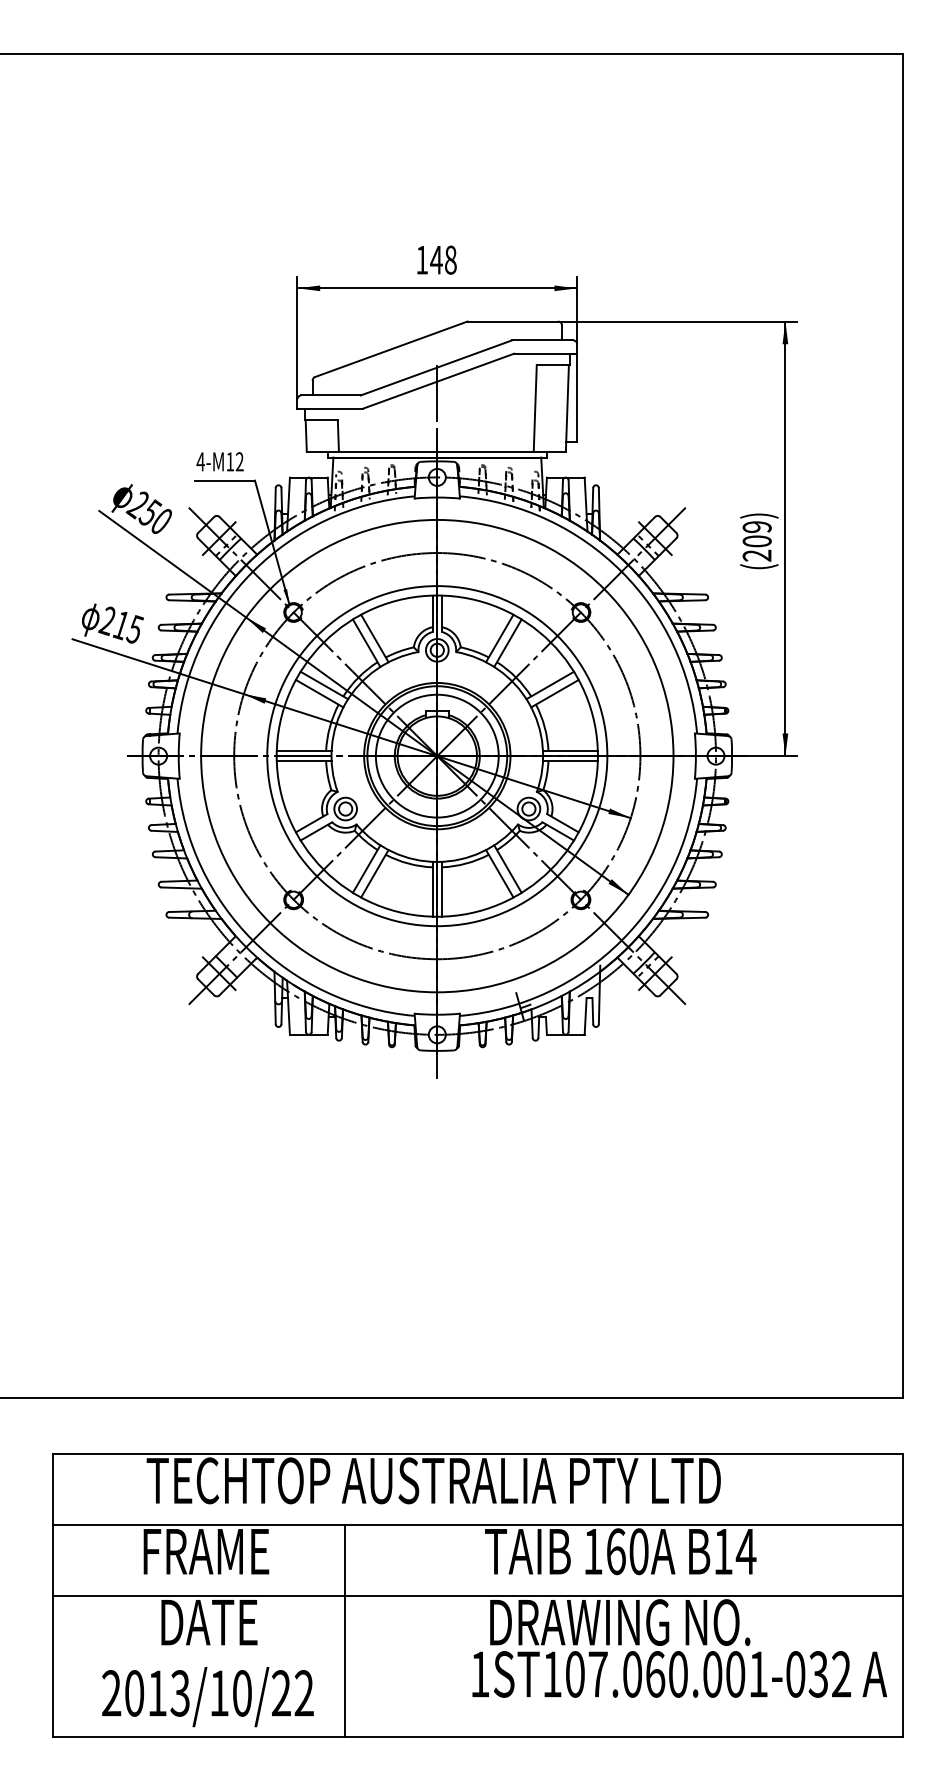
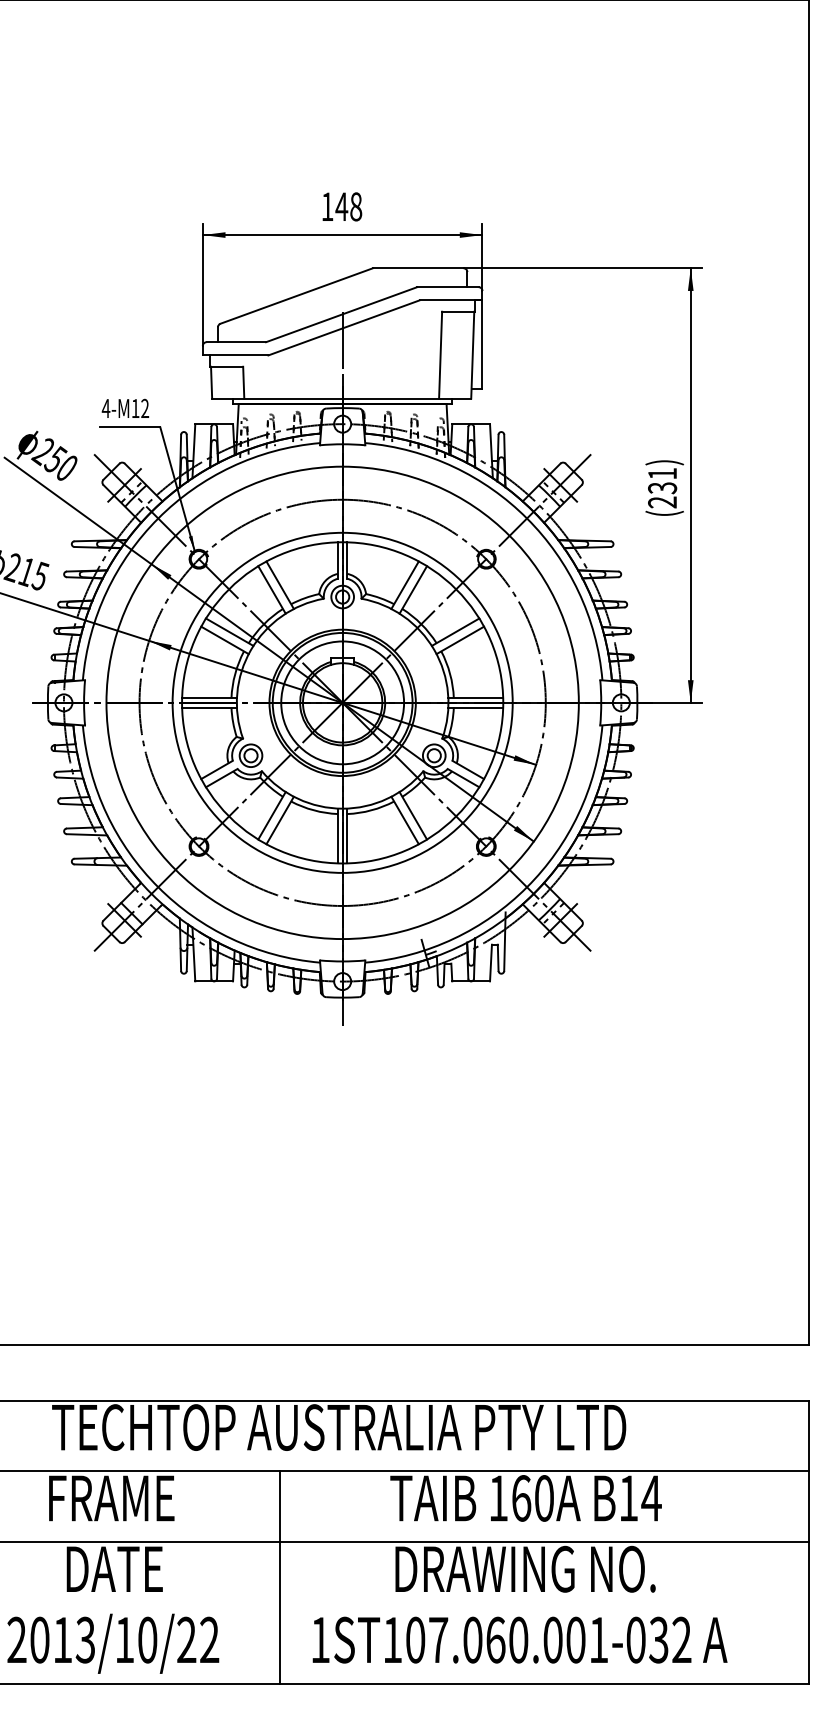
text: (756, 534) -> (661, 481), (209) -> (231)
line: (345, 1630) -> (279, 1577), moved
text: (679, 1674) -> (519, 1640), moved

